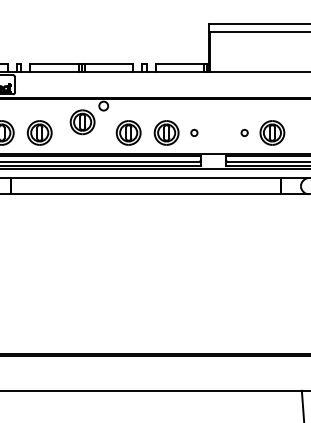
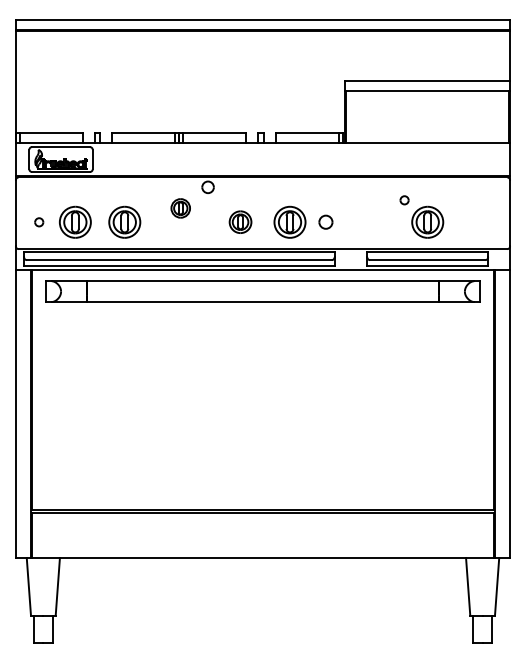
part: (82, 122) -> (180, 208), size x0.6
part: (128, 132) -> (240, 221), size x0.7
part: (194, 133) -> (326, 222), size x1.6
part: (244, 133) -> (404, 200), moved

